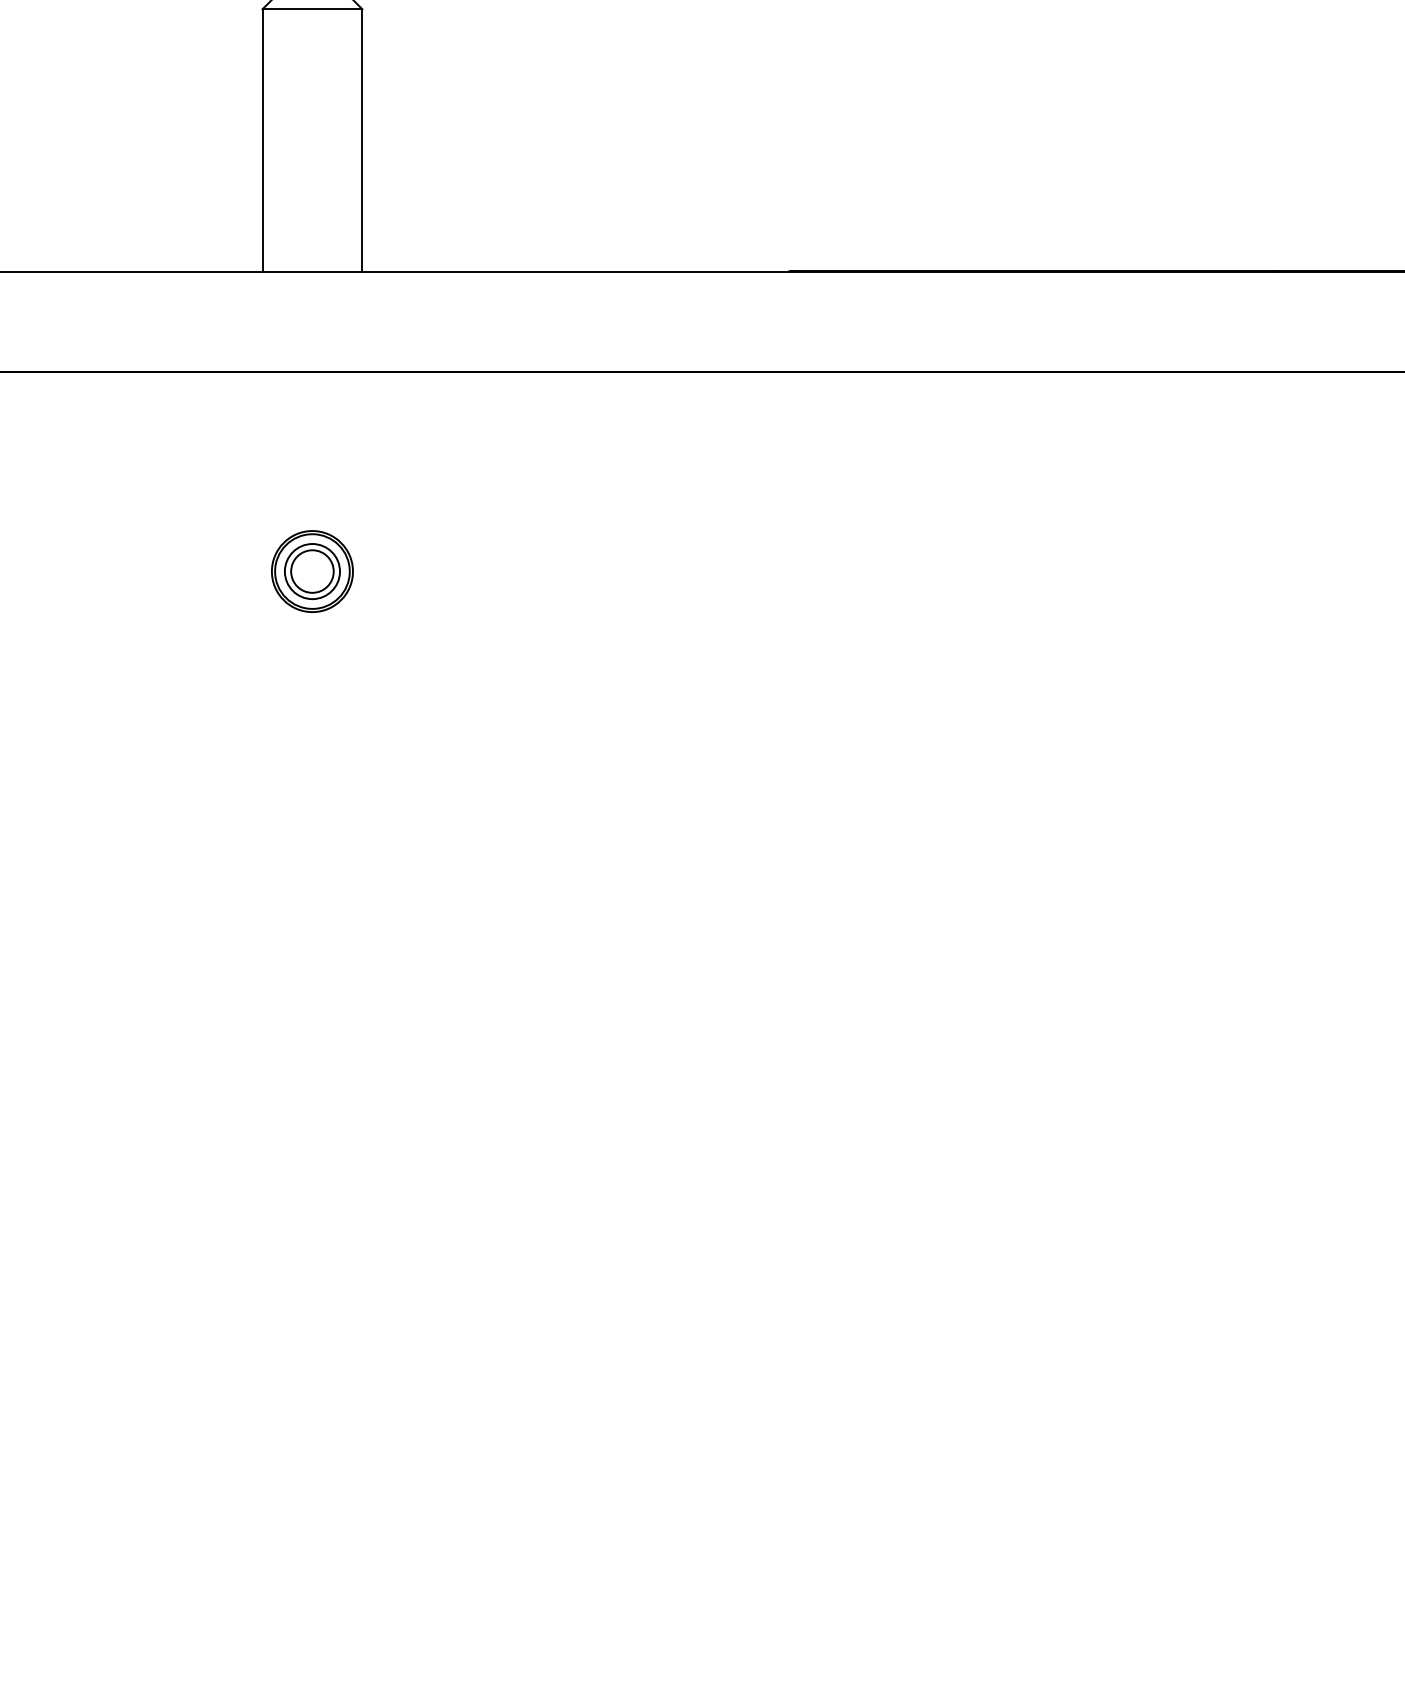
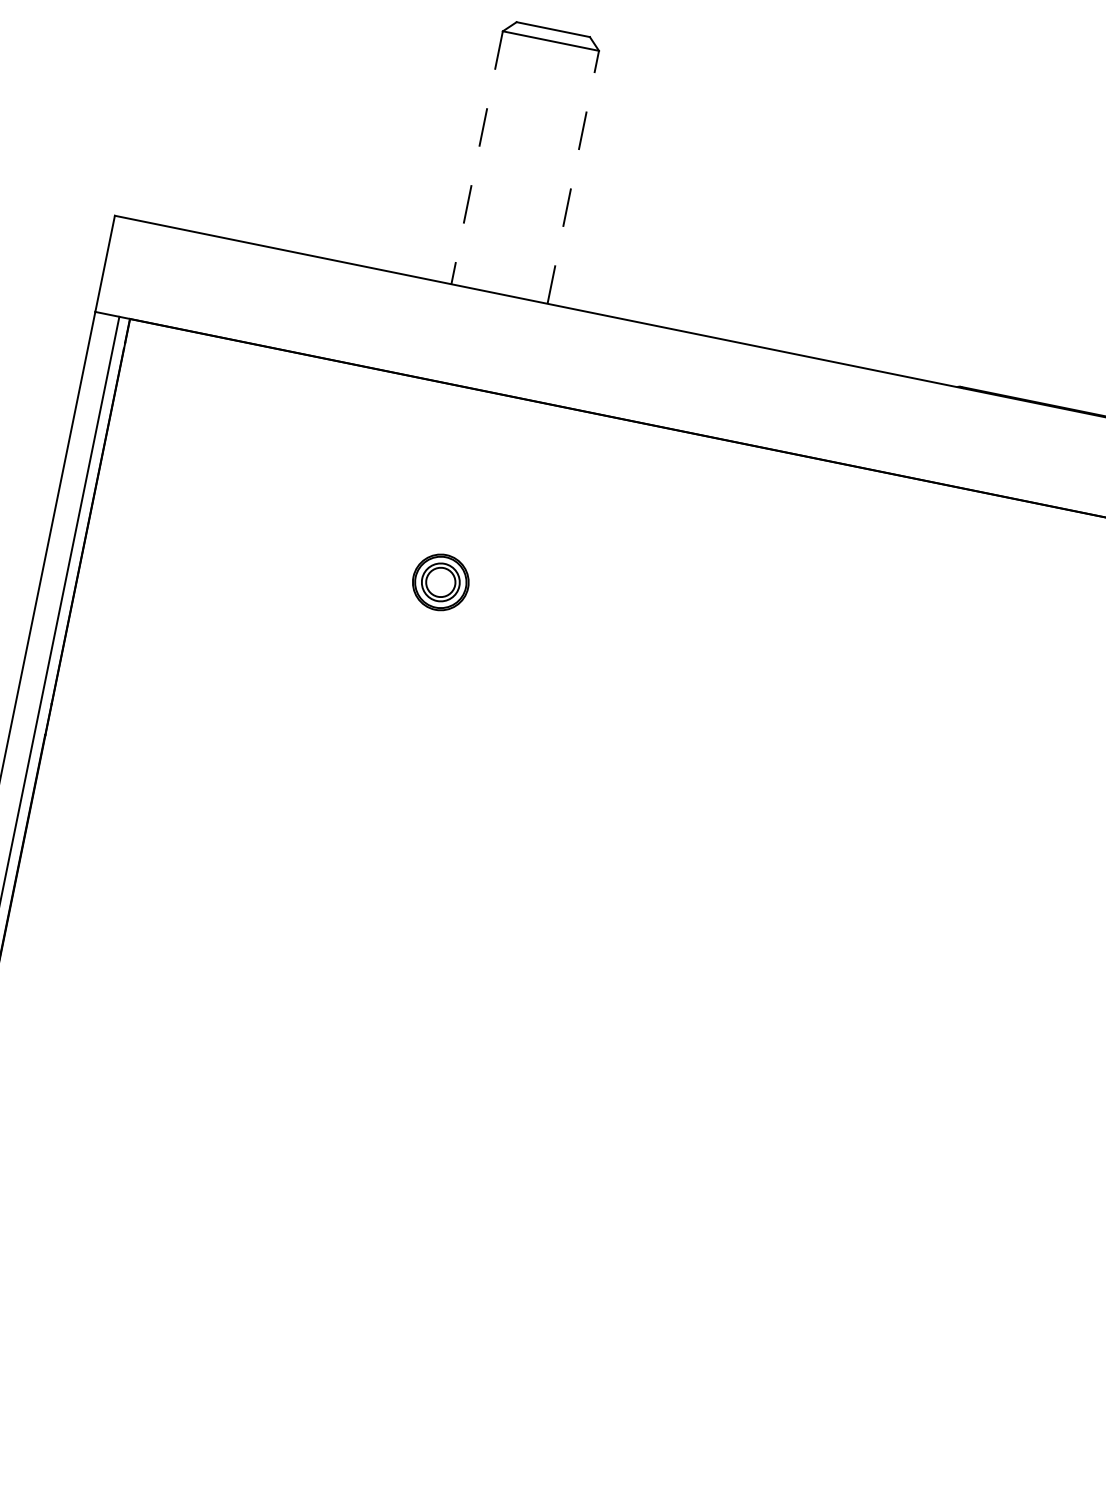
line: (362, 140) -> (573, 177), solid -> dashed
line: (262, 141) -> (476, 158), solid -> dashed
part: (312, 571) -> (440, 582), size x0.7

